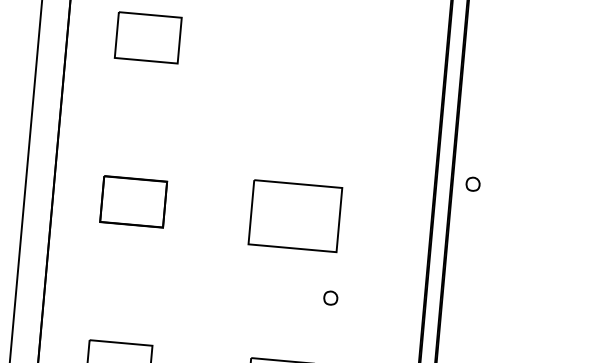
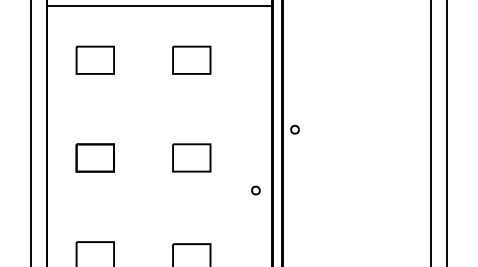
part: (309, 50) -> (191, 59), added
part: (295, 215) -> (191, 157), size x0.71
part: (330, 298) -> (255, 190), moved

